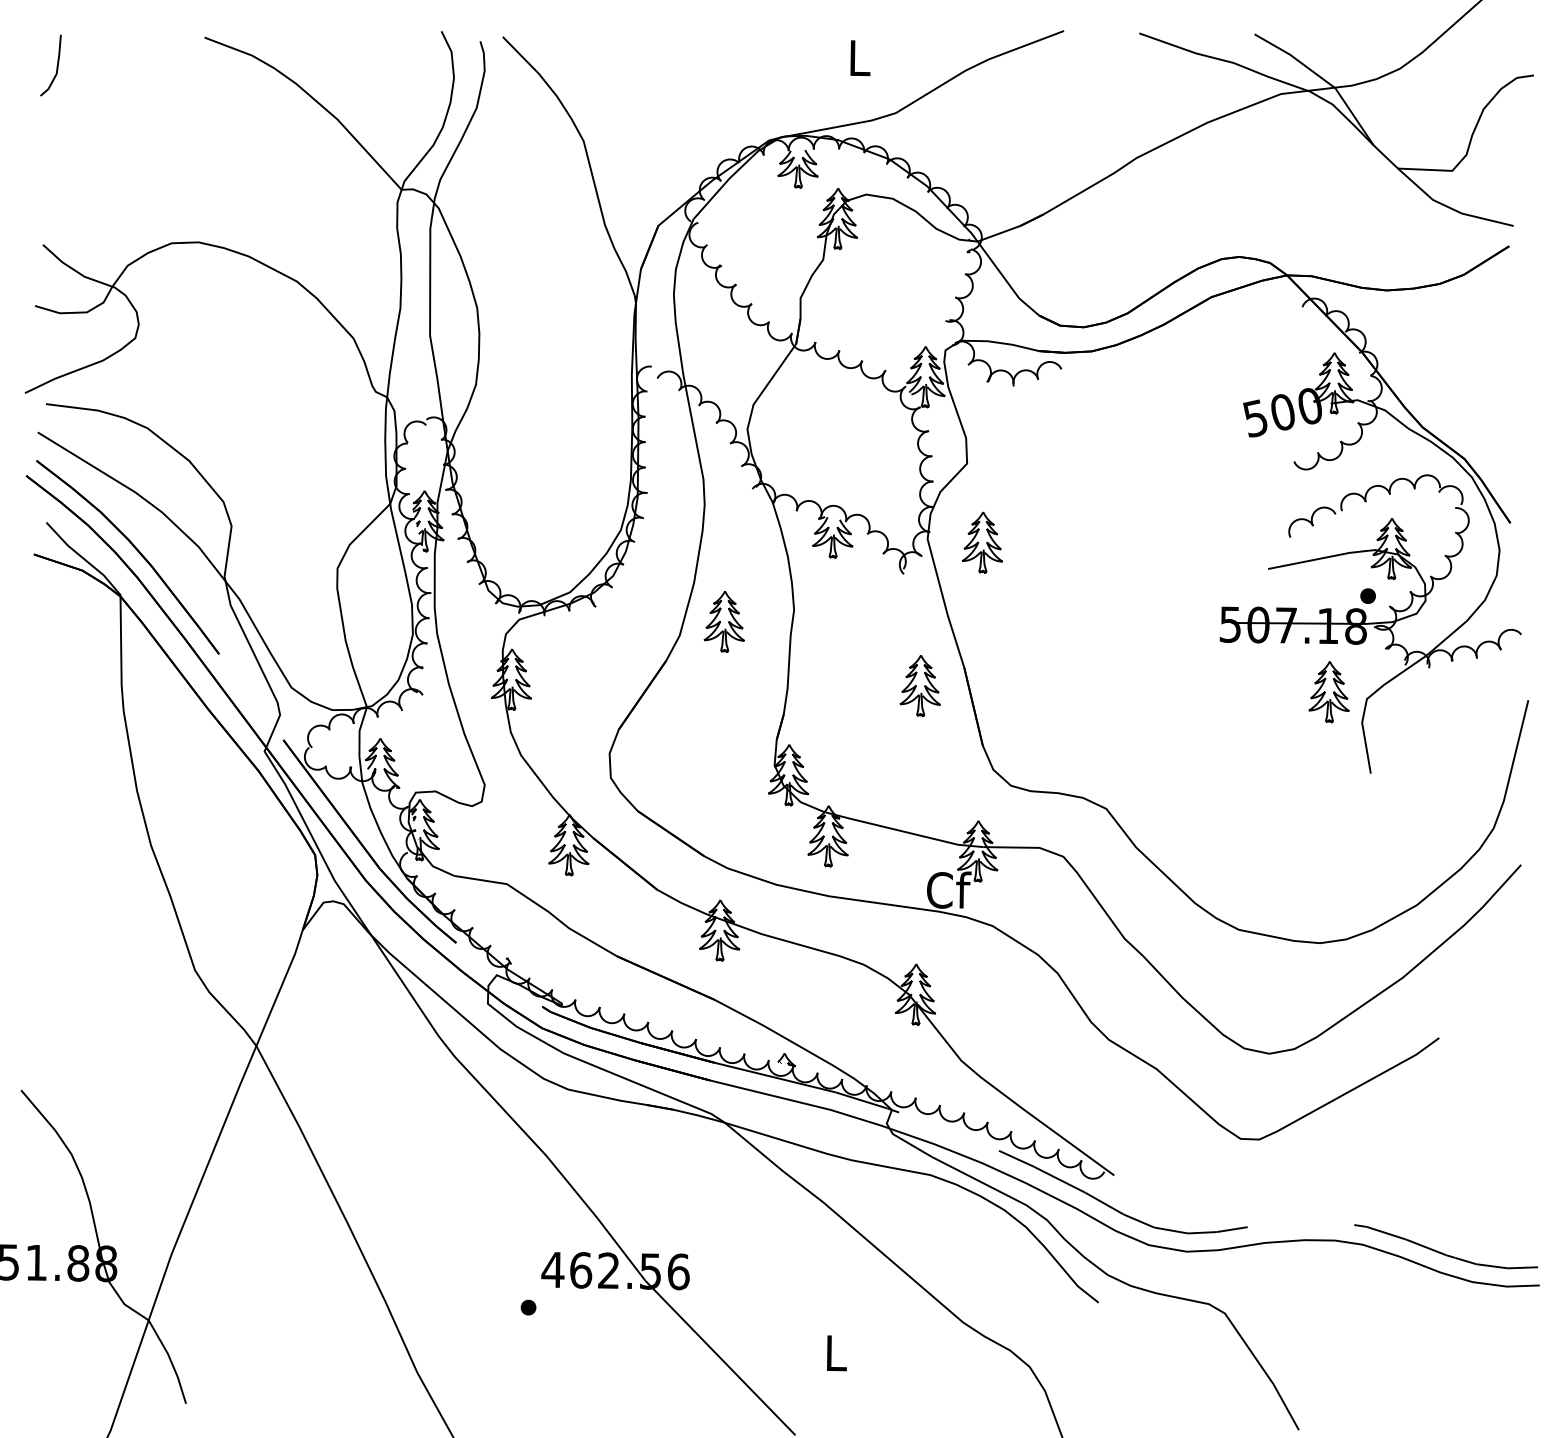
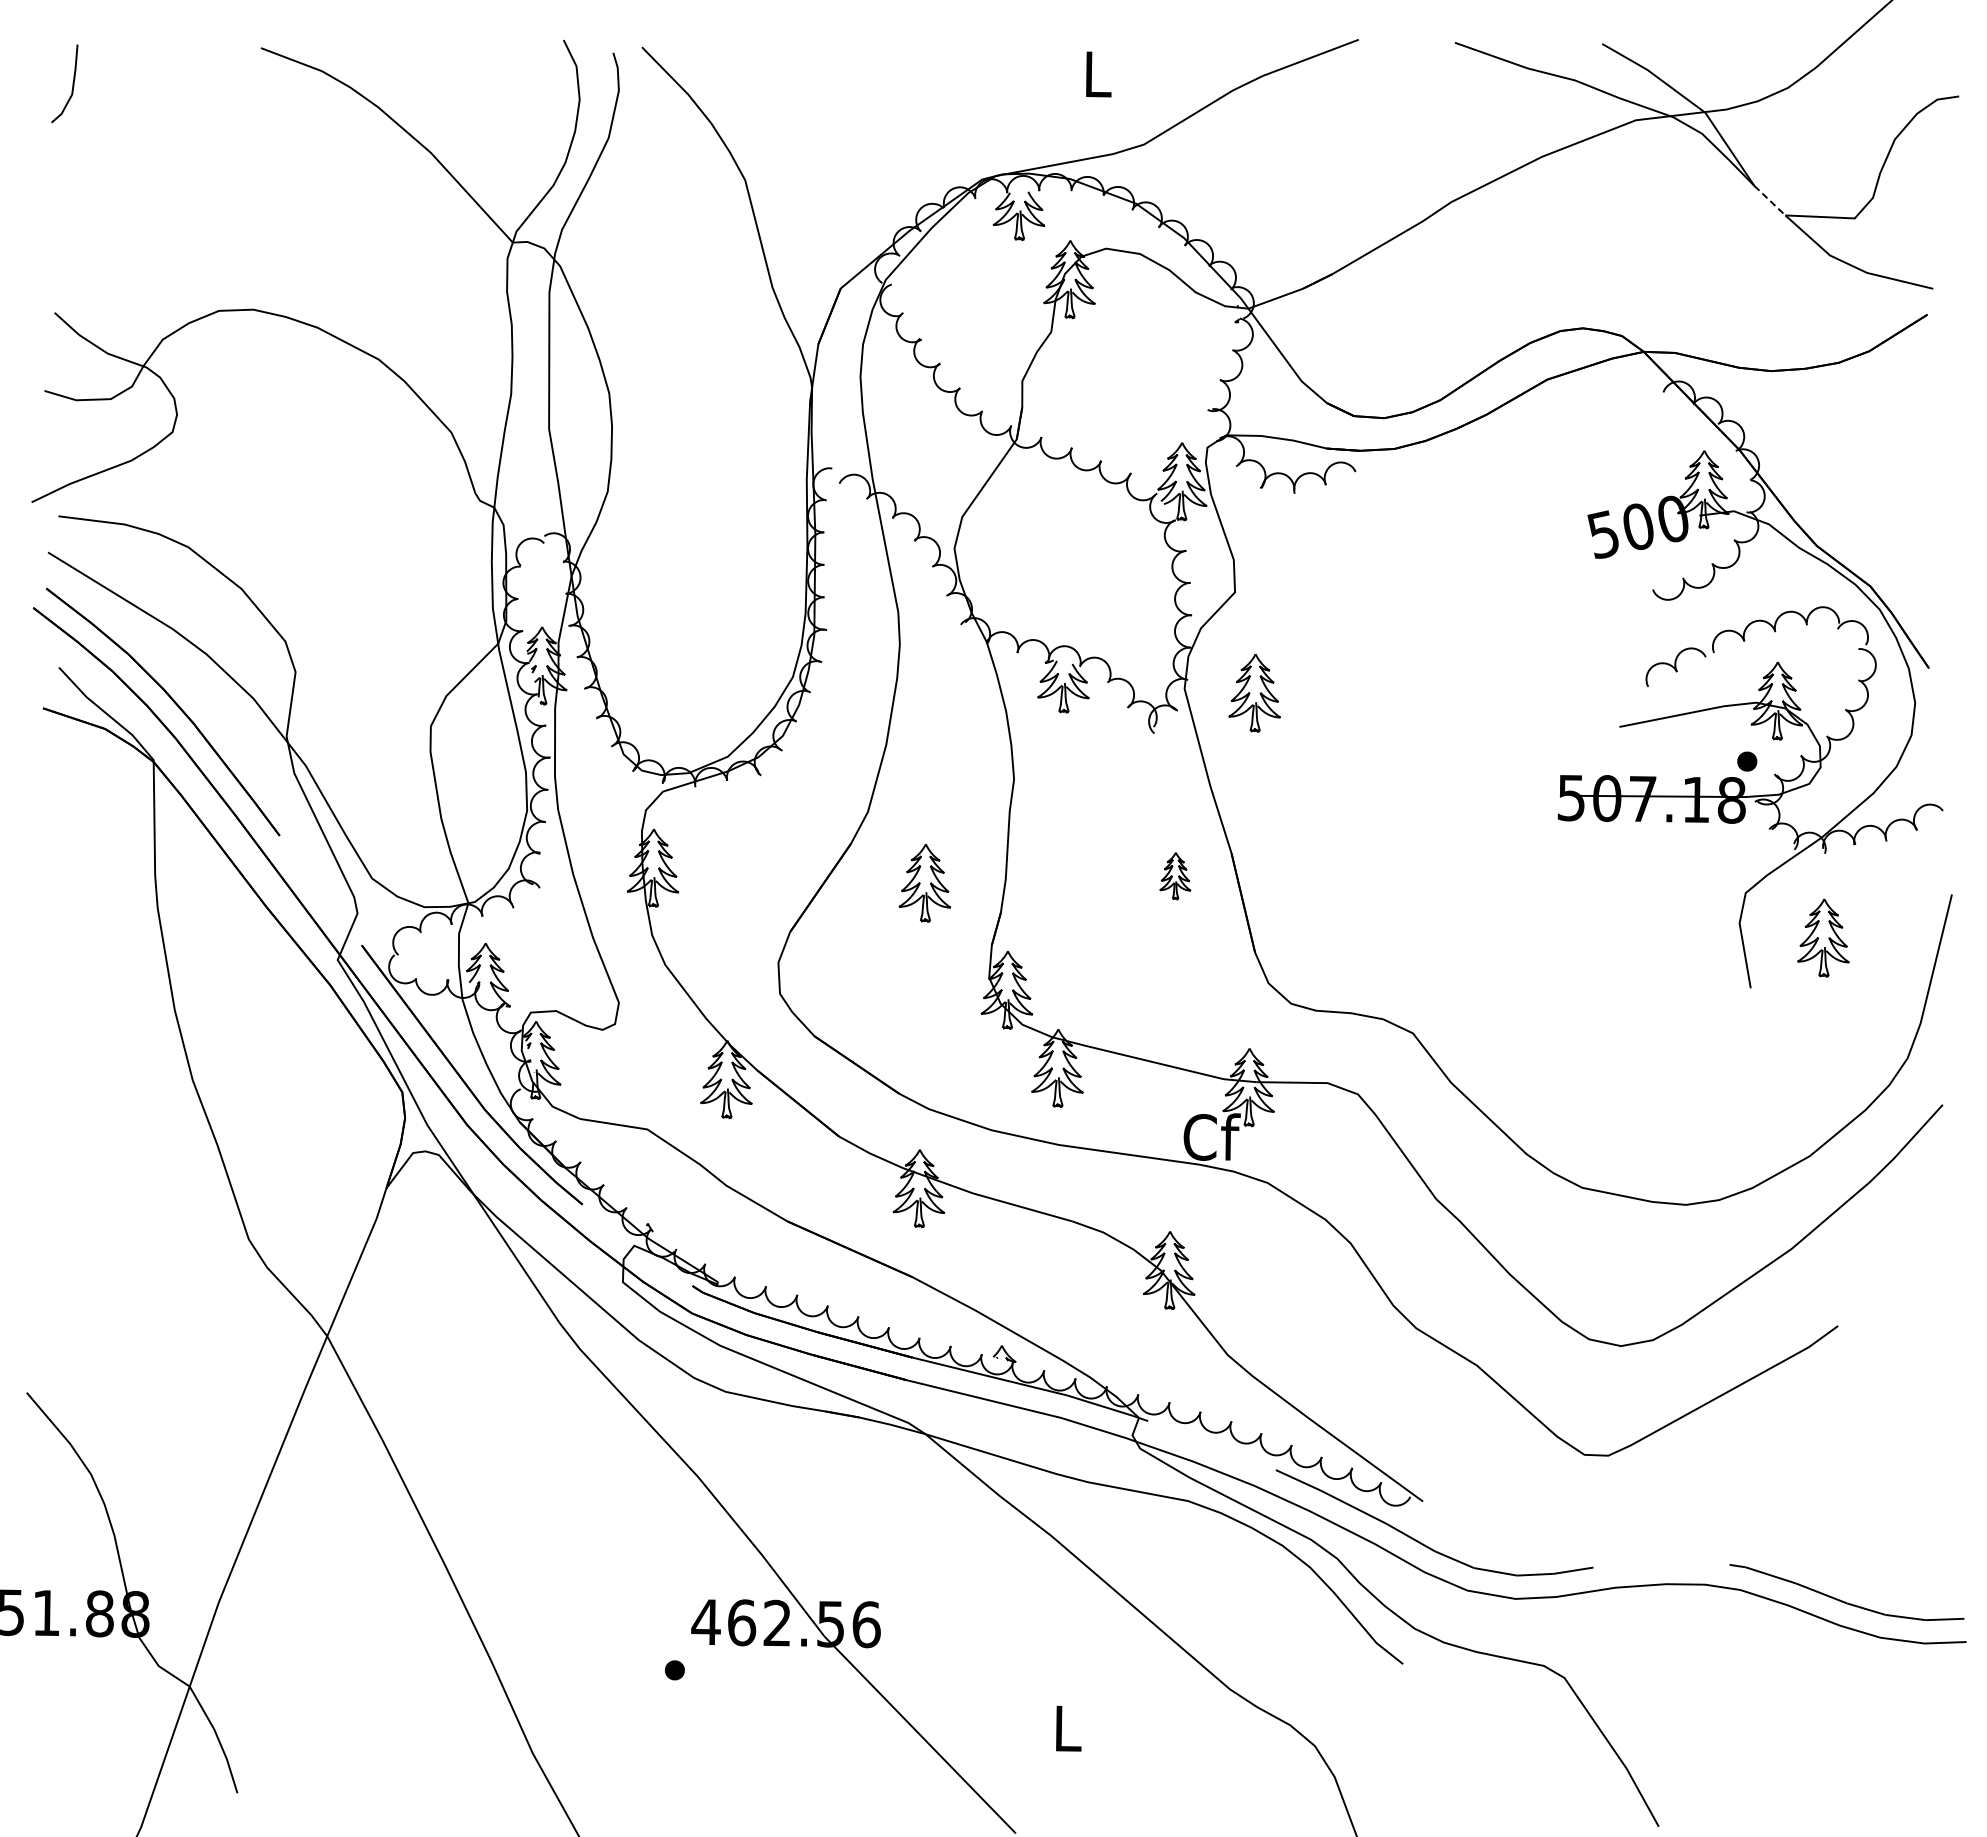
line: (1386, 157) -> (1770, 201), solid -> dashed
part: (723, 621) -> (924, 883), moved
part: (920, 685) -> (1175, 875), size x0.6
part: (1329, 691) -> (1823, 937), moved

